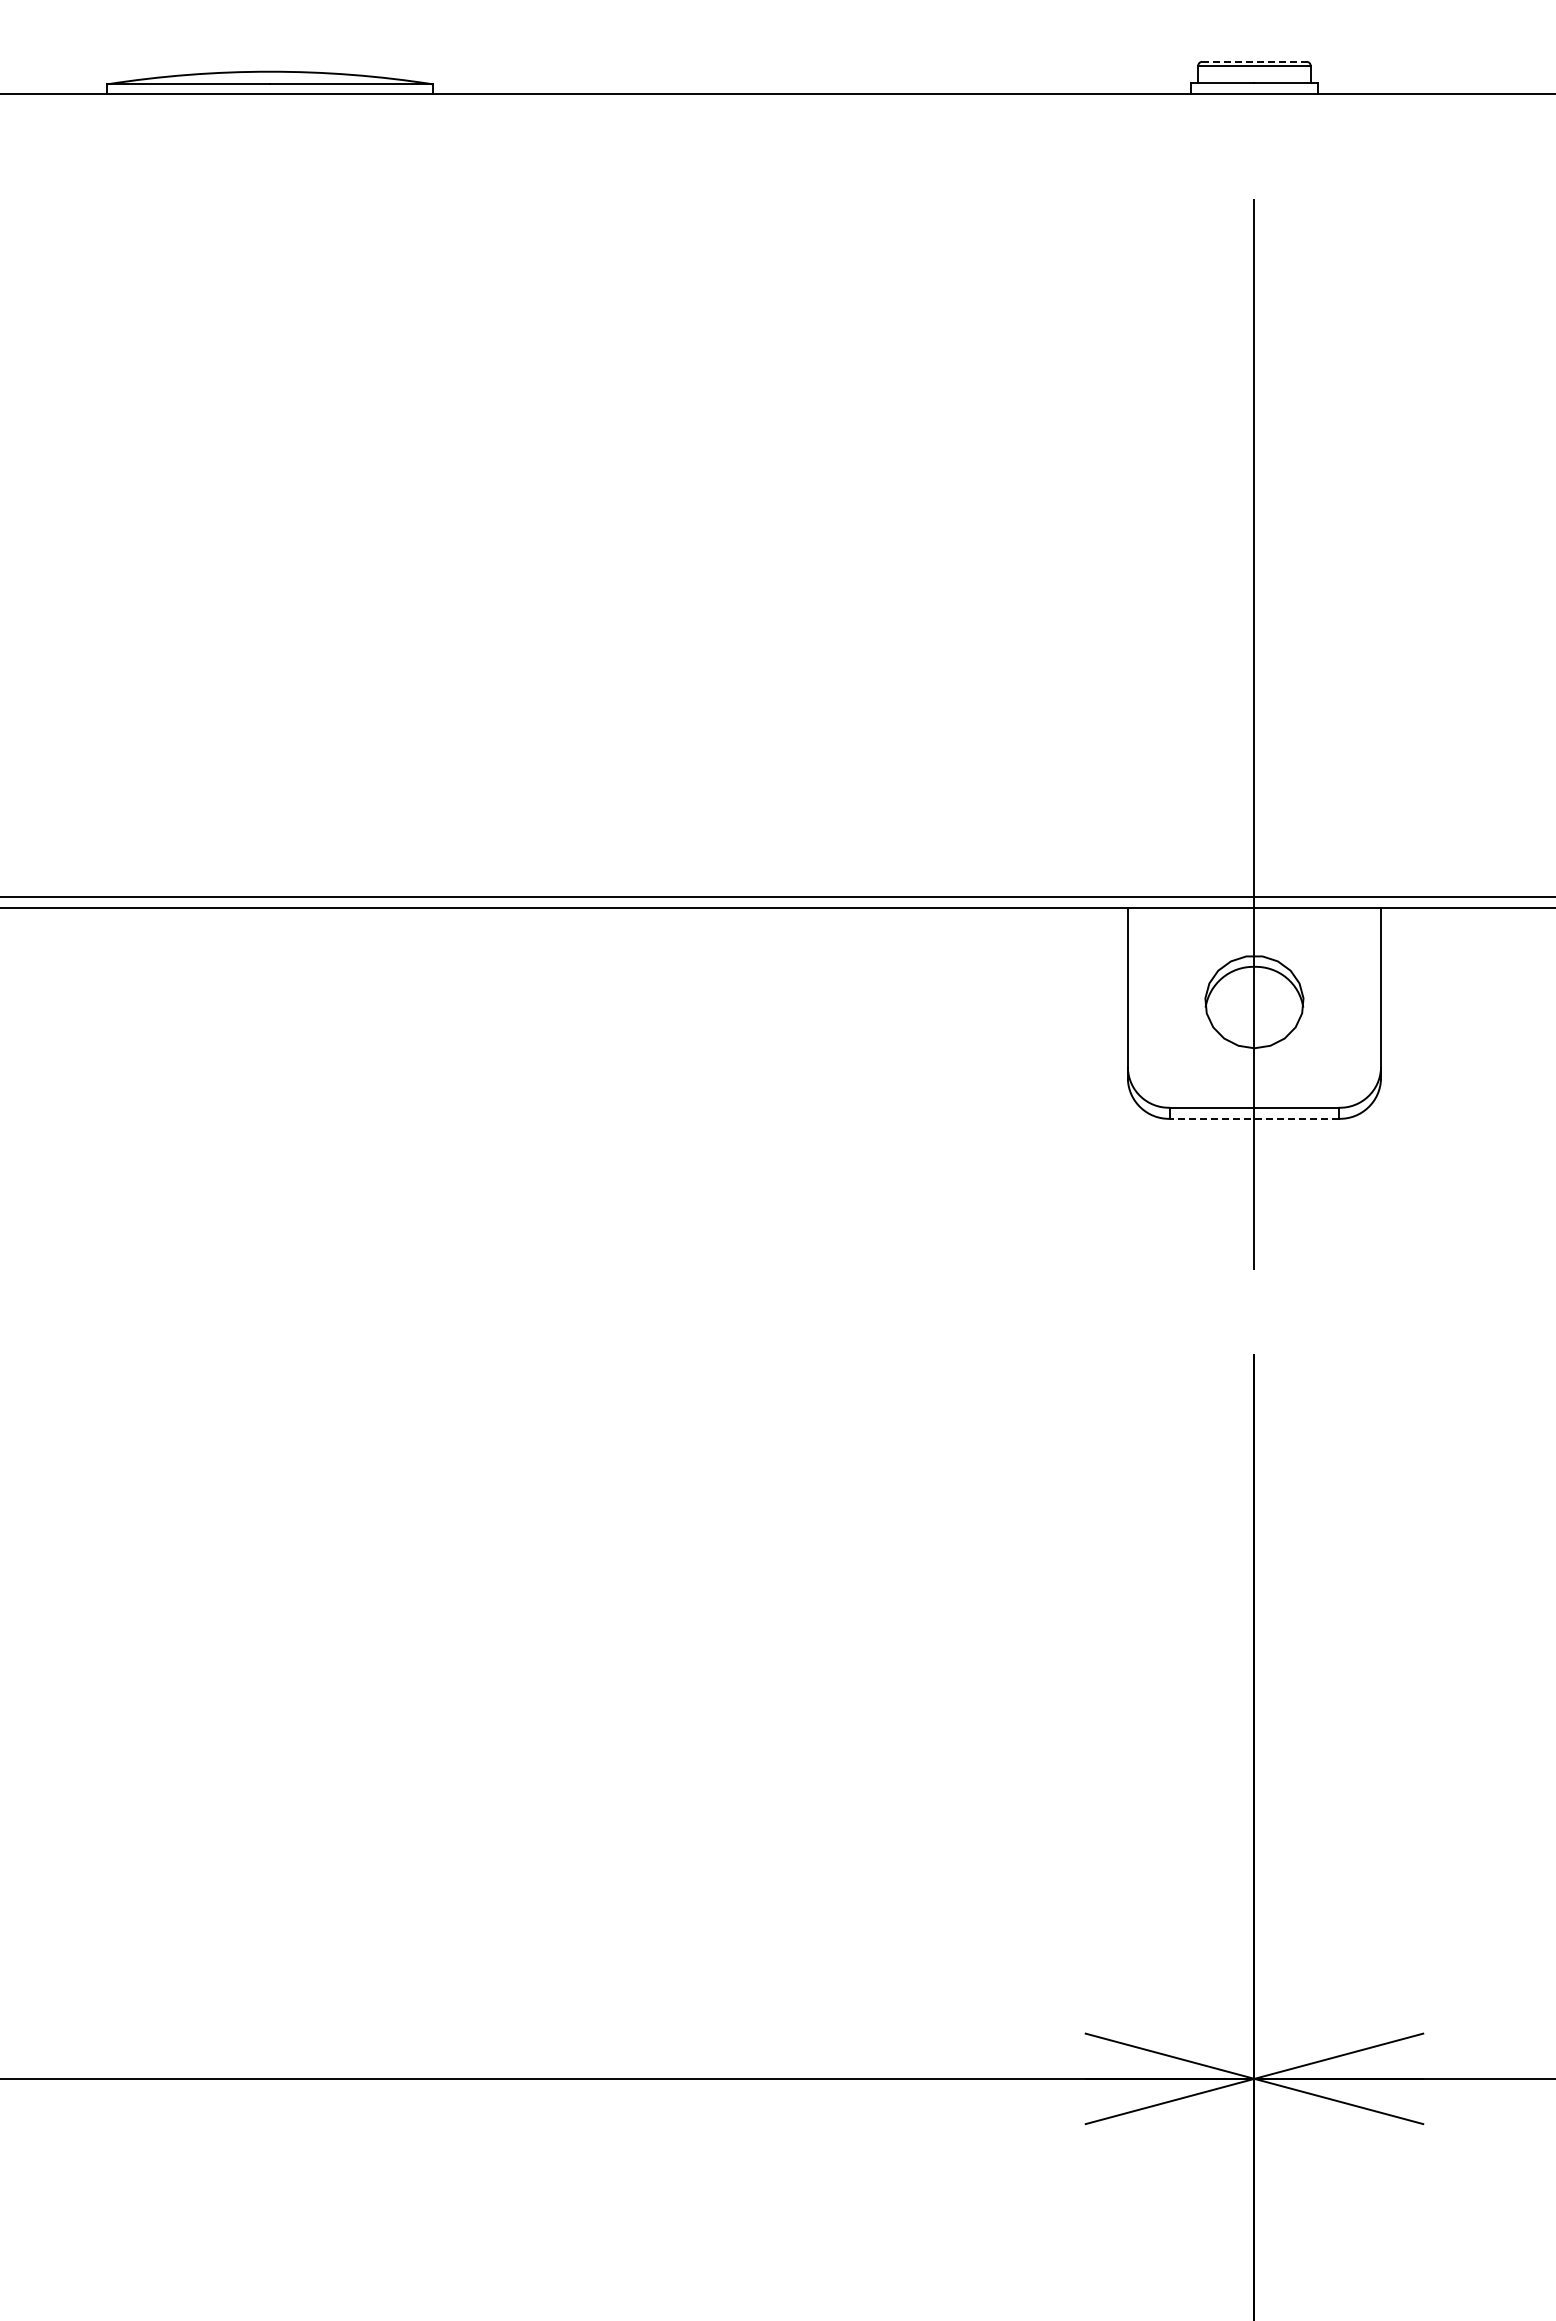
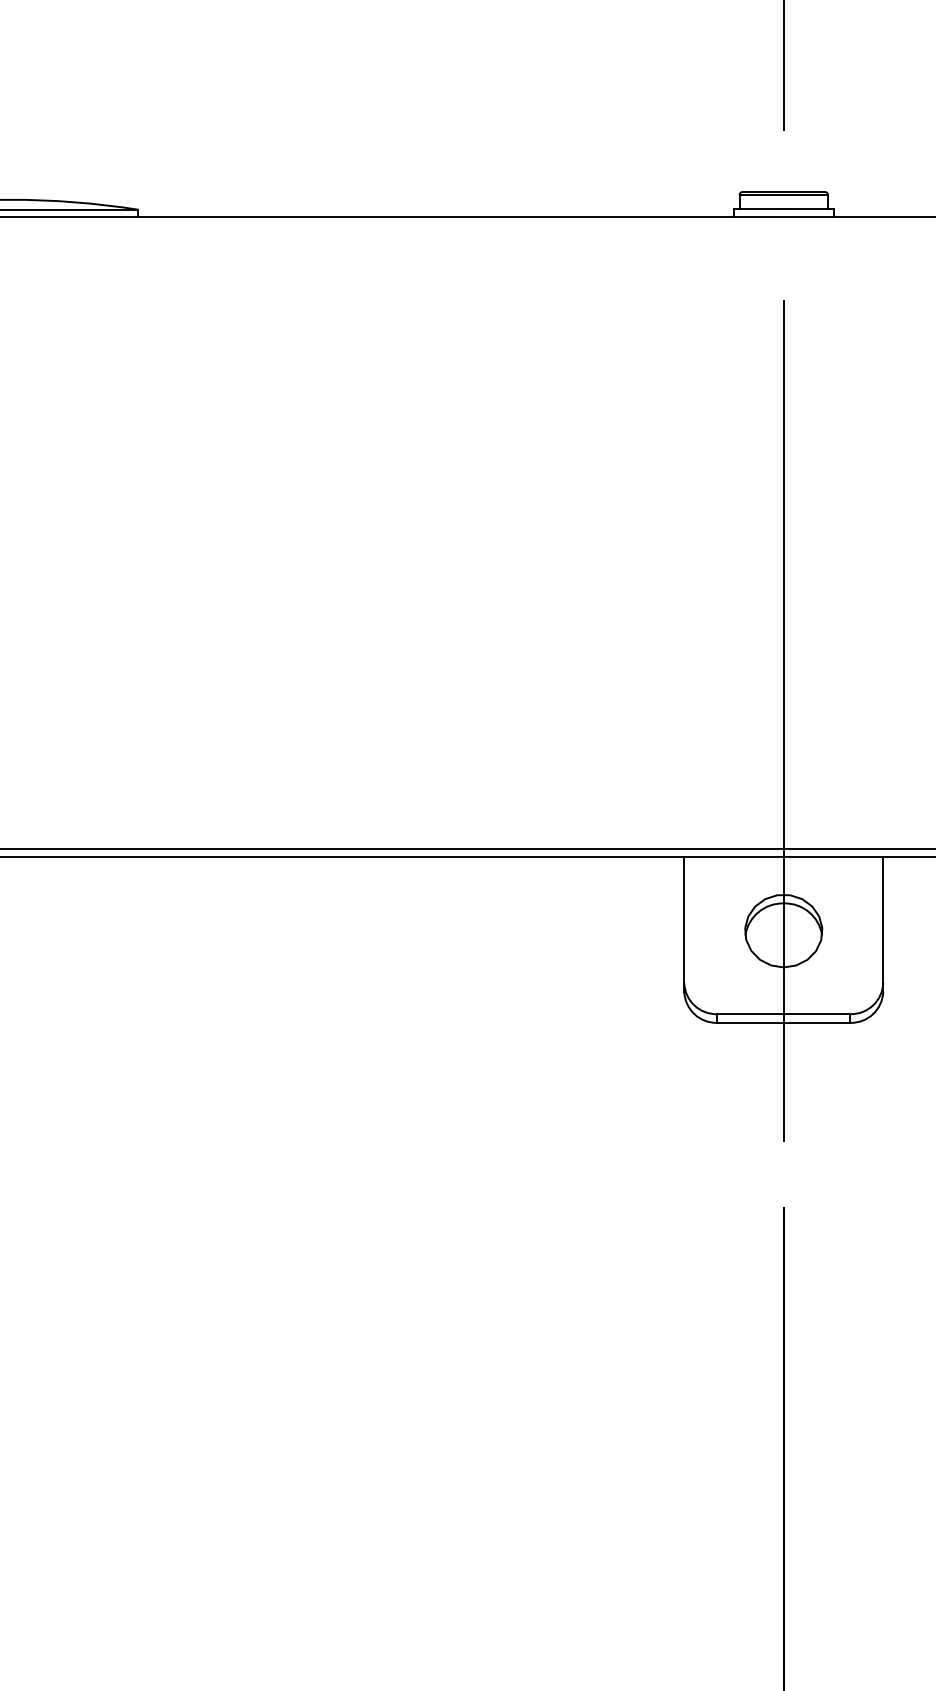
line: (1254, 61) -> (783, 191), dashed -> solid
line: (1253, 1118) -> (783, 1022), dashed -> solid

